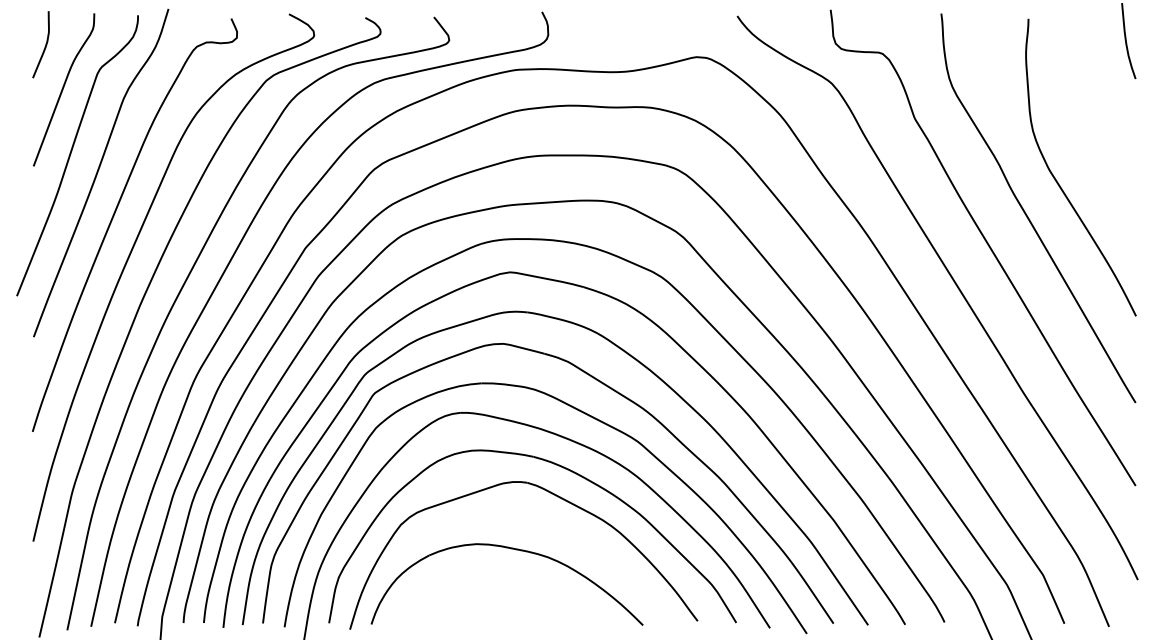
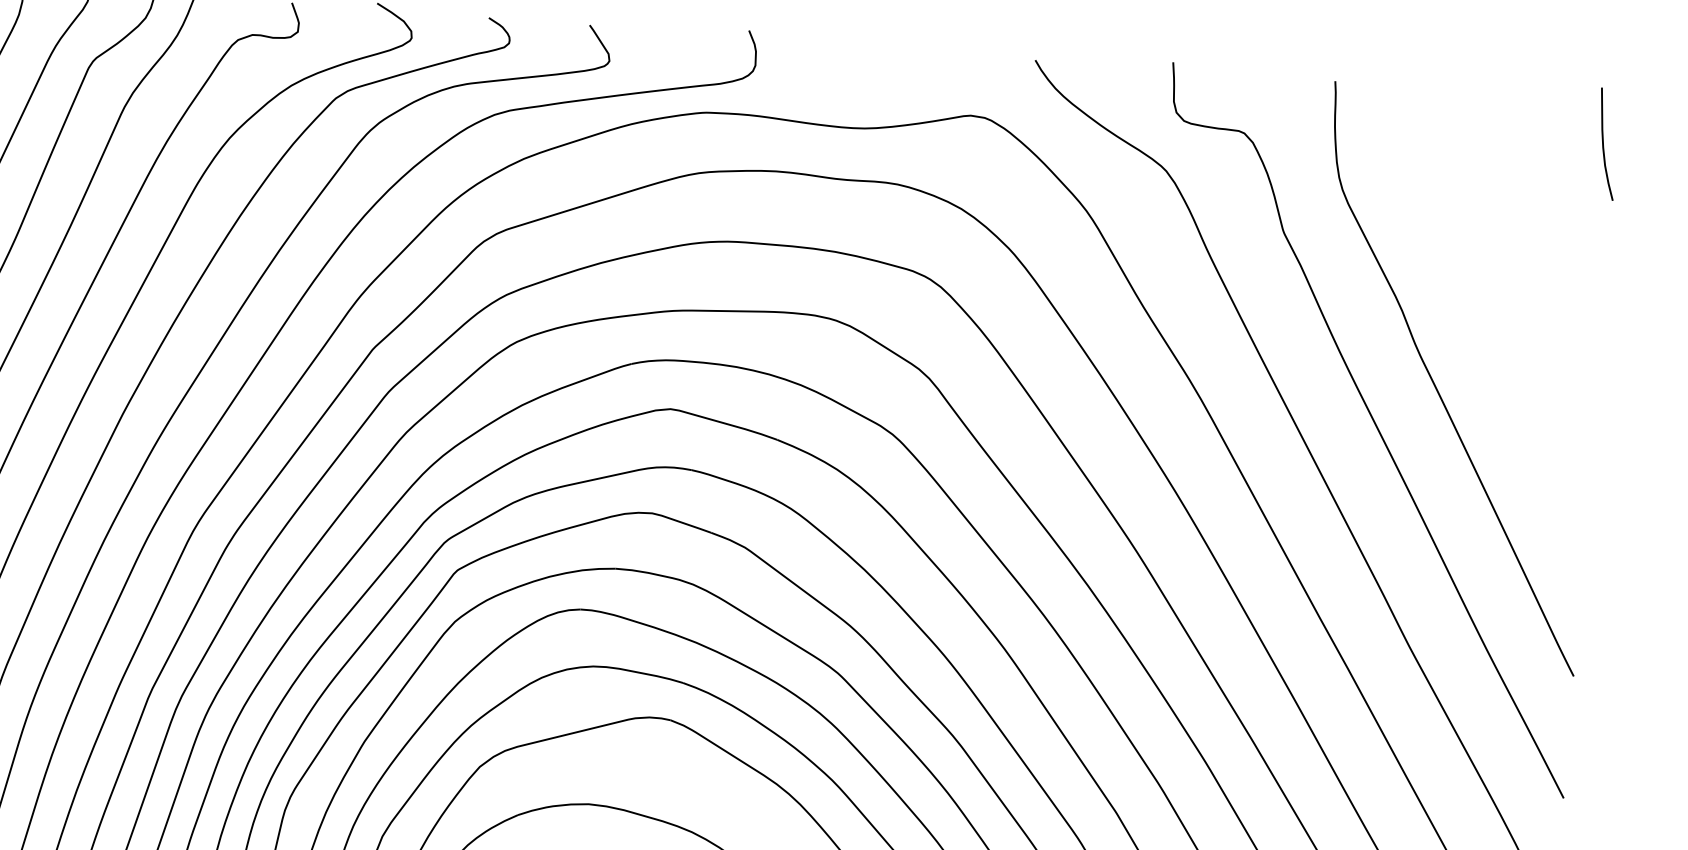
curve: (1057, 180) -> (1485, 340), removed

